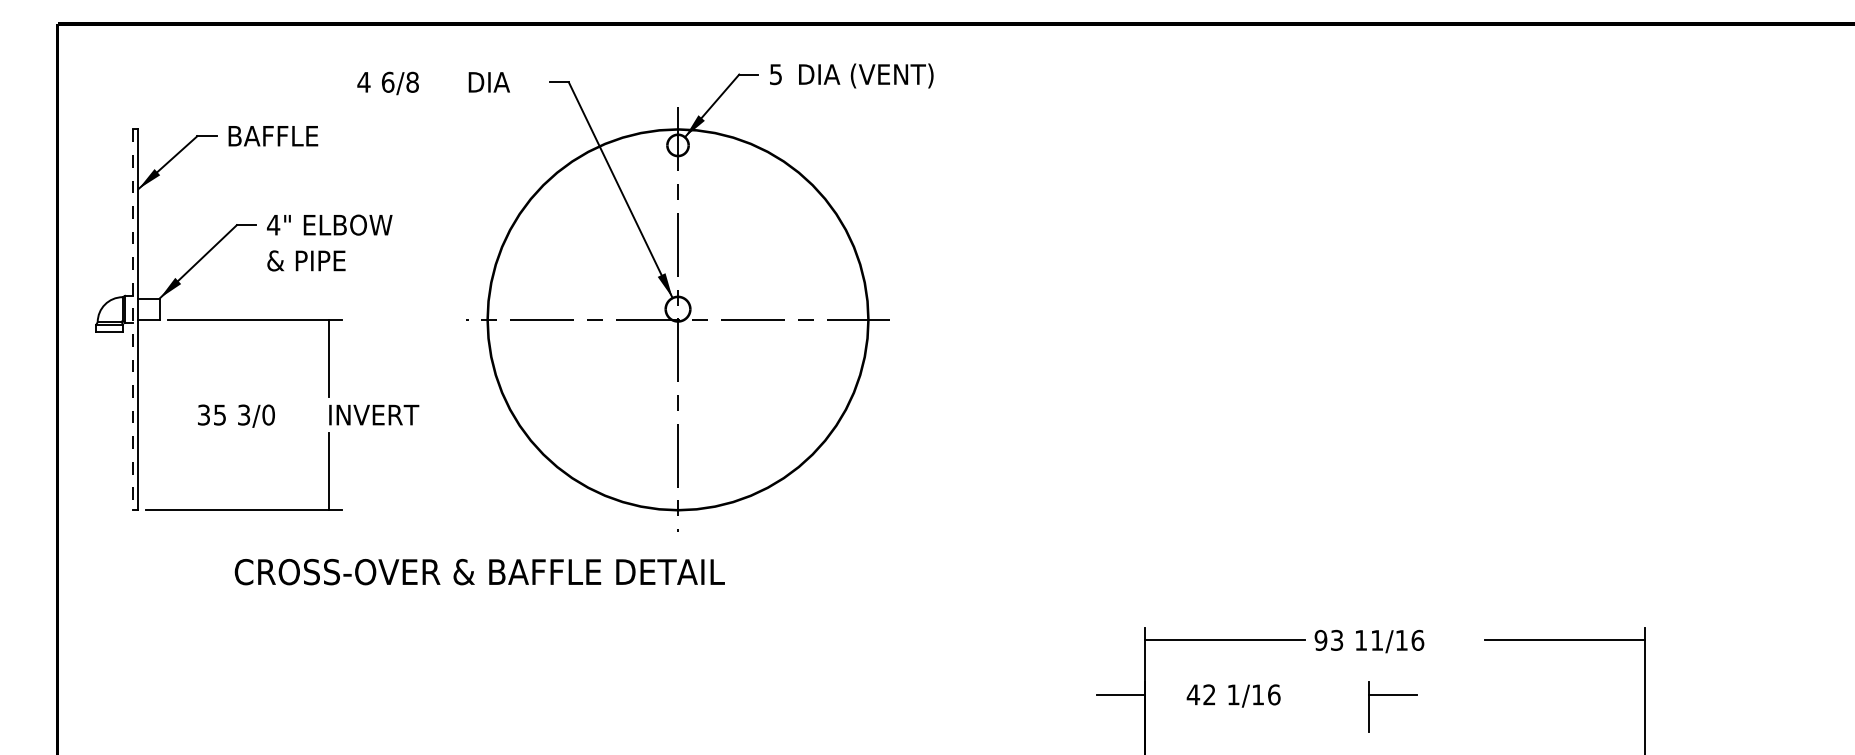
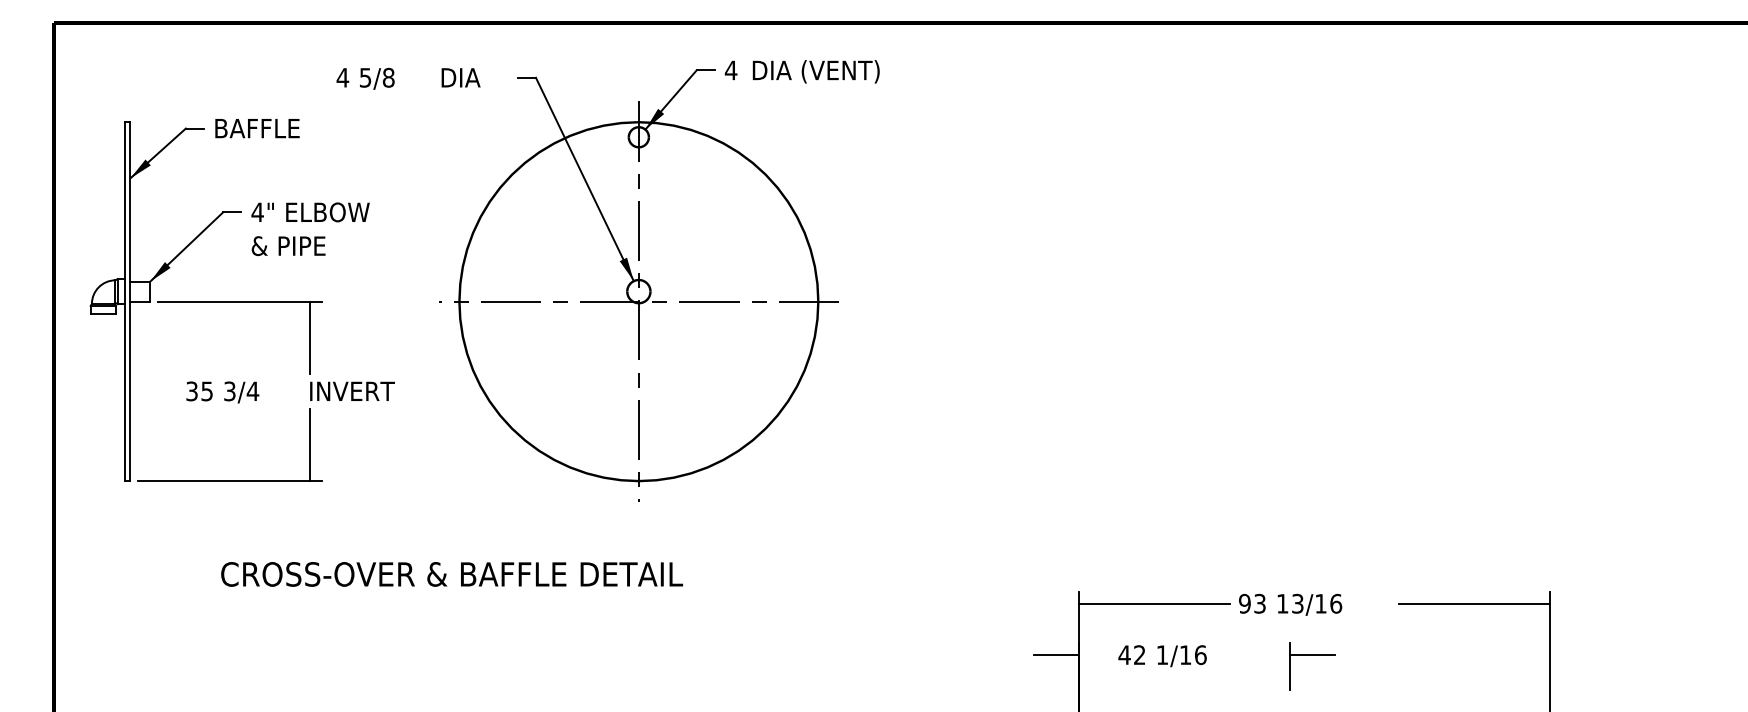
text: (775, 74) -> (730, 70), 5 -> 4
text: (387, 82) -> (365, 77), 6/8 -> 5/8
line: (133, 320) -> (125, 302), dashed -> solid
text: (268, 415) -> (252, 391), 3/0 -> 3/4
text: (479, 572) -> (451, 574), moved
text: (1376, 640) -> (1297, 603), 11/16 -> 13/16

